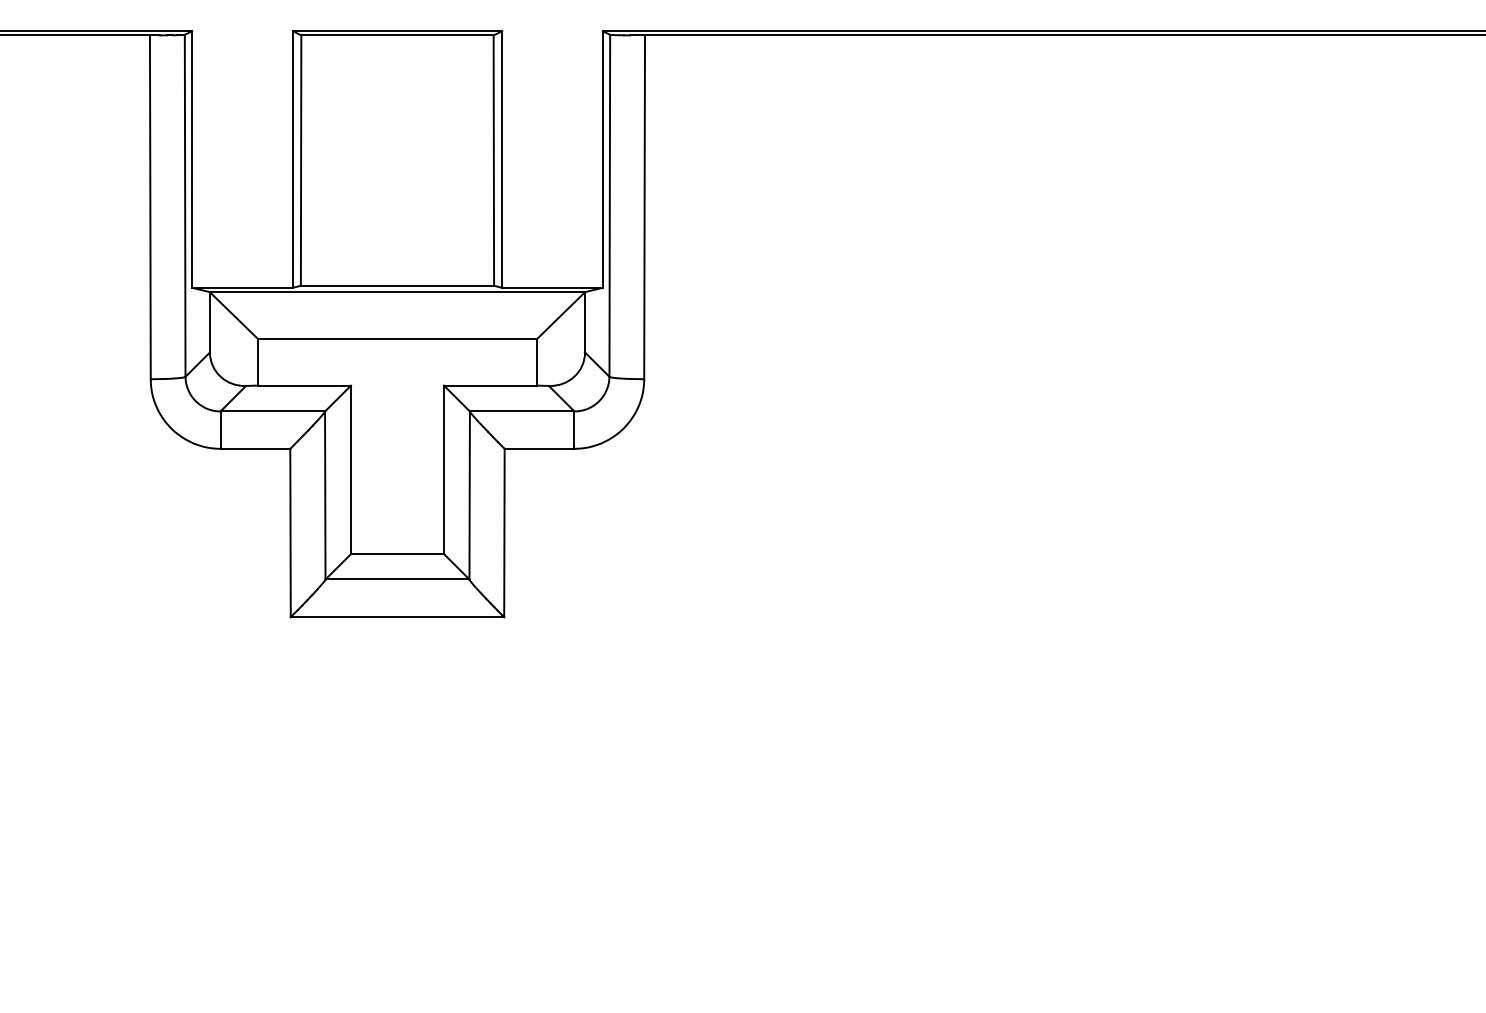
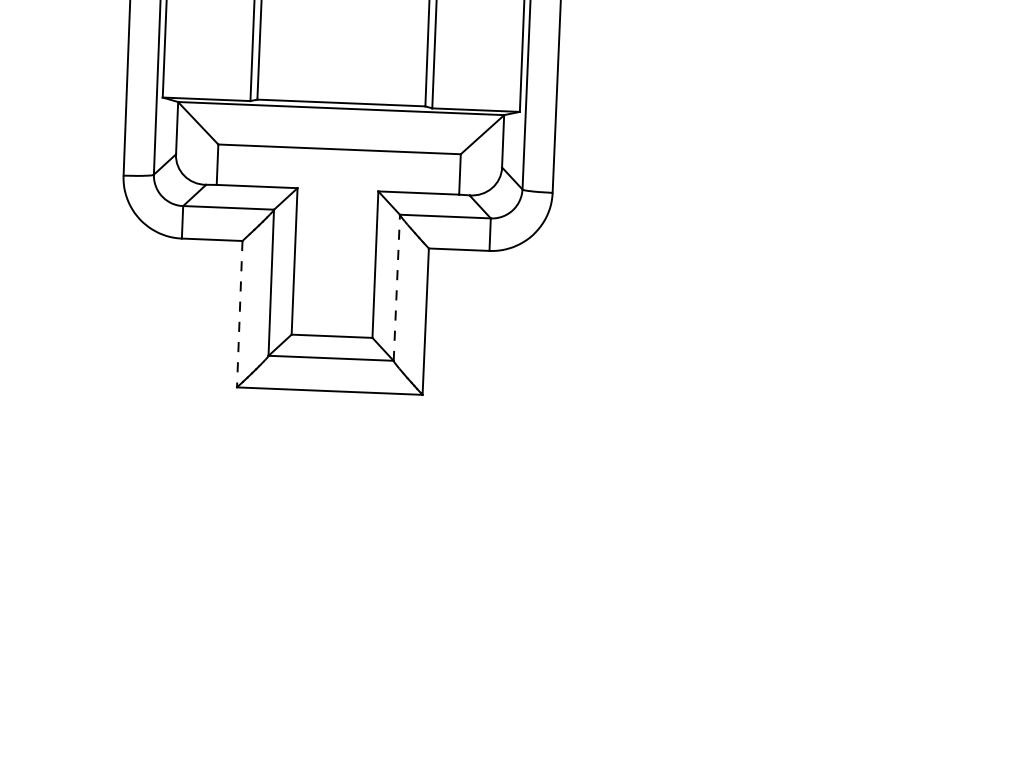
line: (469, 495) -> (396, 287), solid -> dashed
line: (290, 533) -> (239, 314), solid -> dashed

